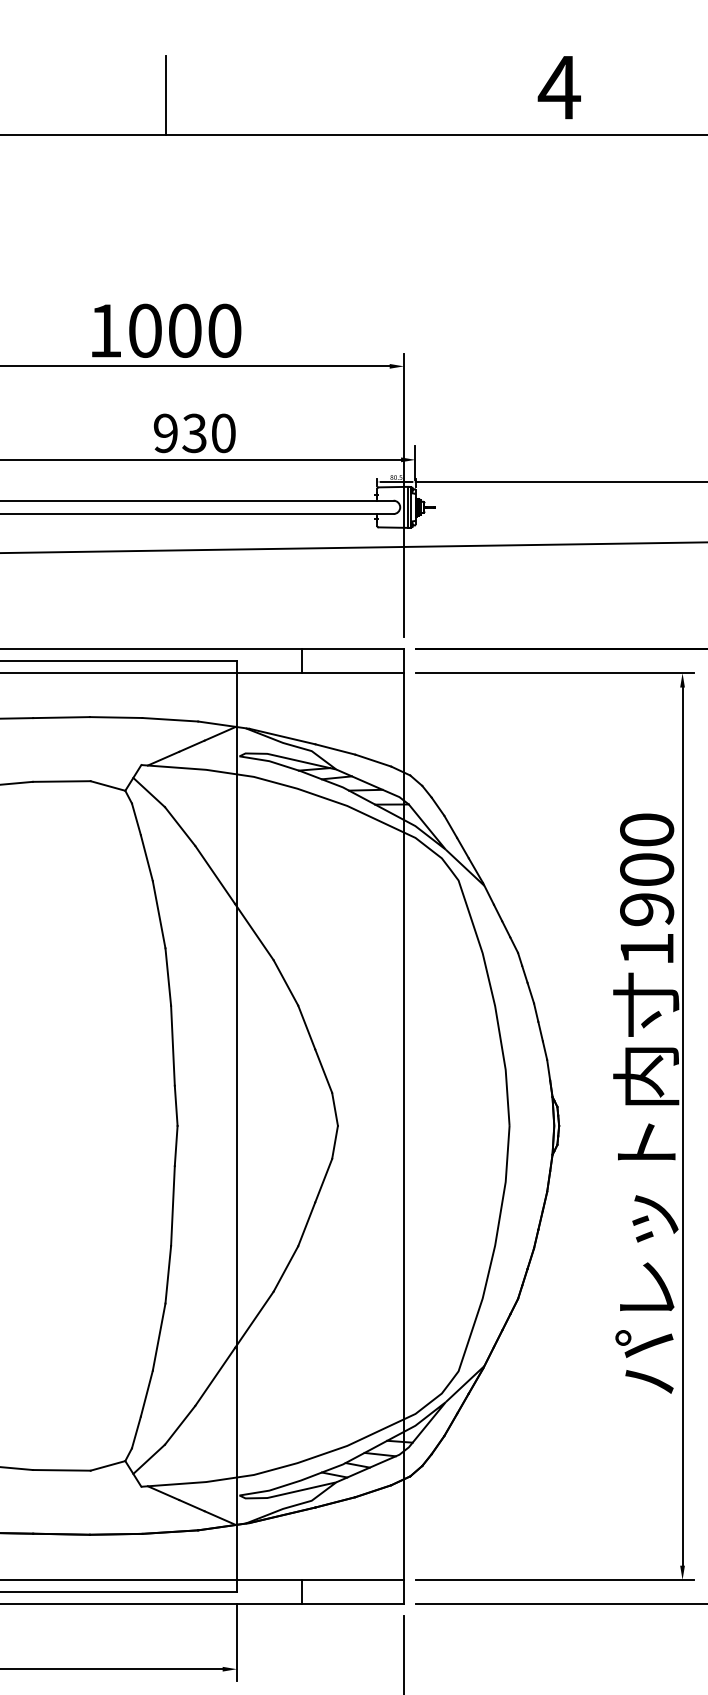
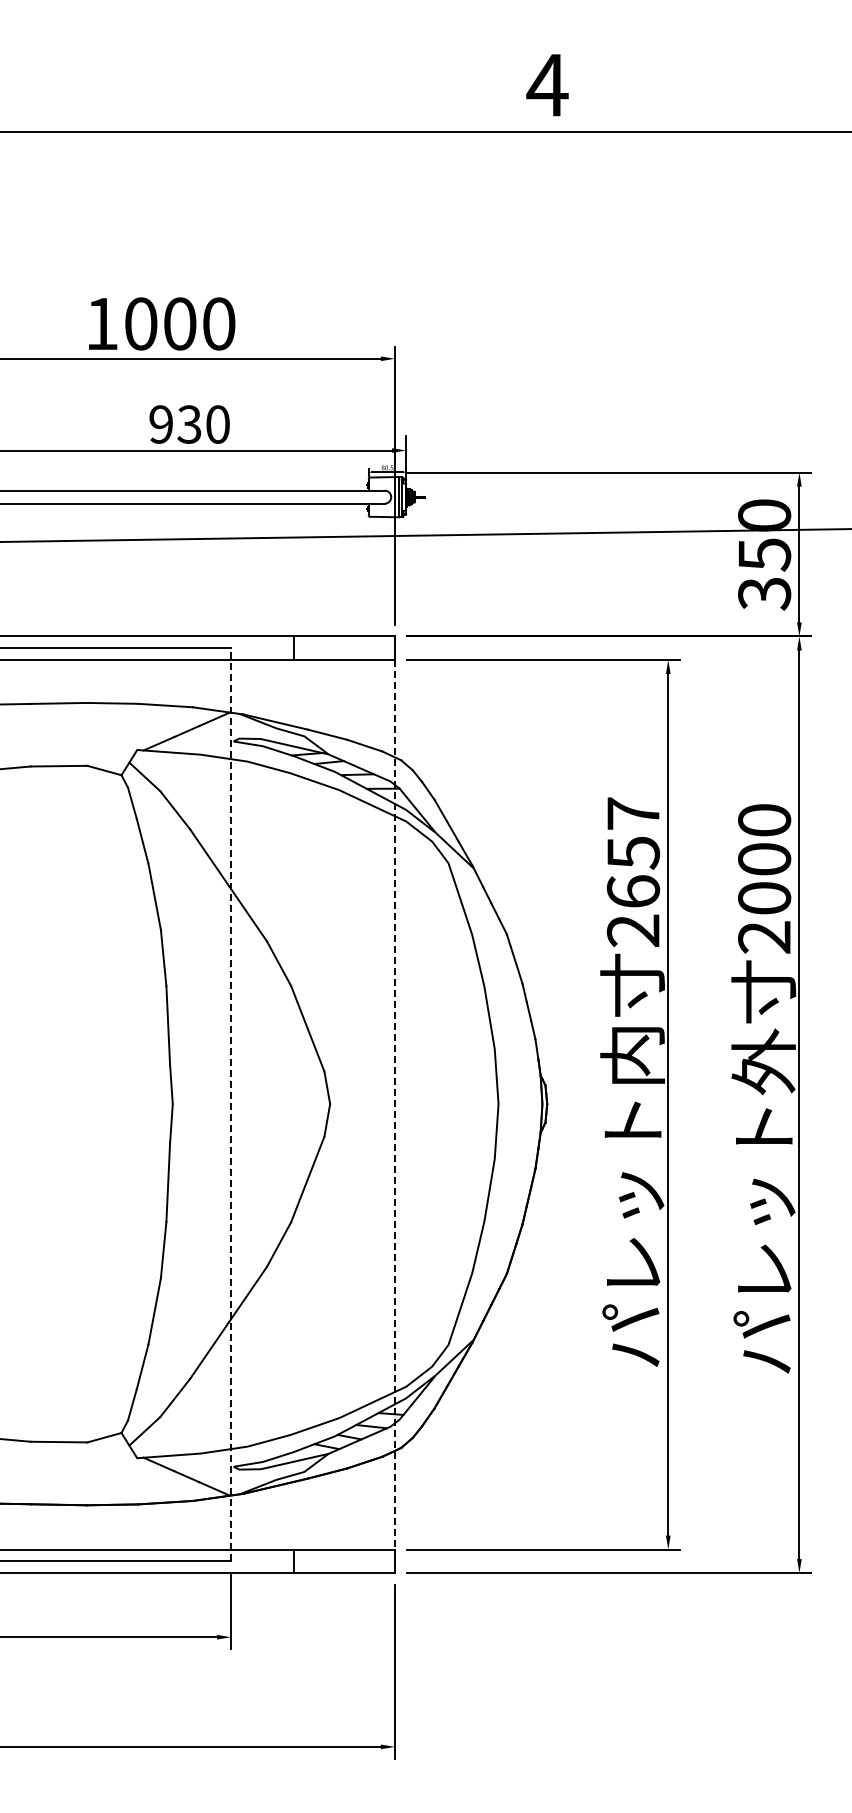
line: (166, 94) -> (161, 92), removed
text: (647, 889) -> (633, 872), 1900 -> 2657
line: (237, 1126) -> (231, 1104), solid -> dashed
line: (404, 1126) -> (395, 1104), solid -> dashed

